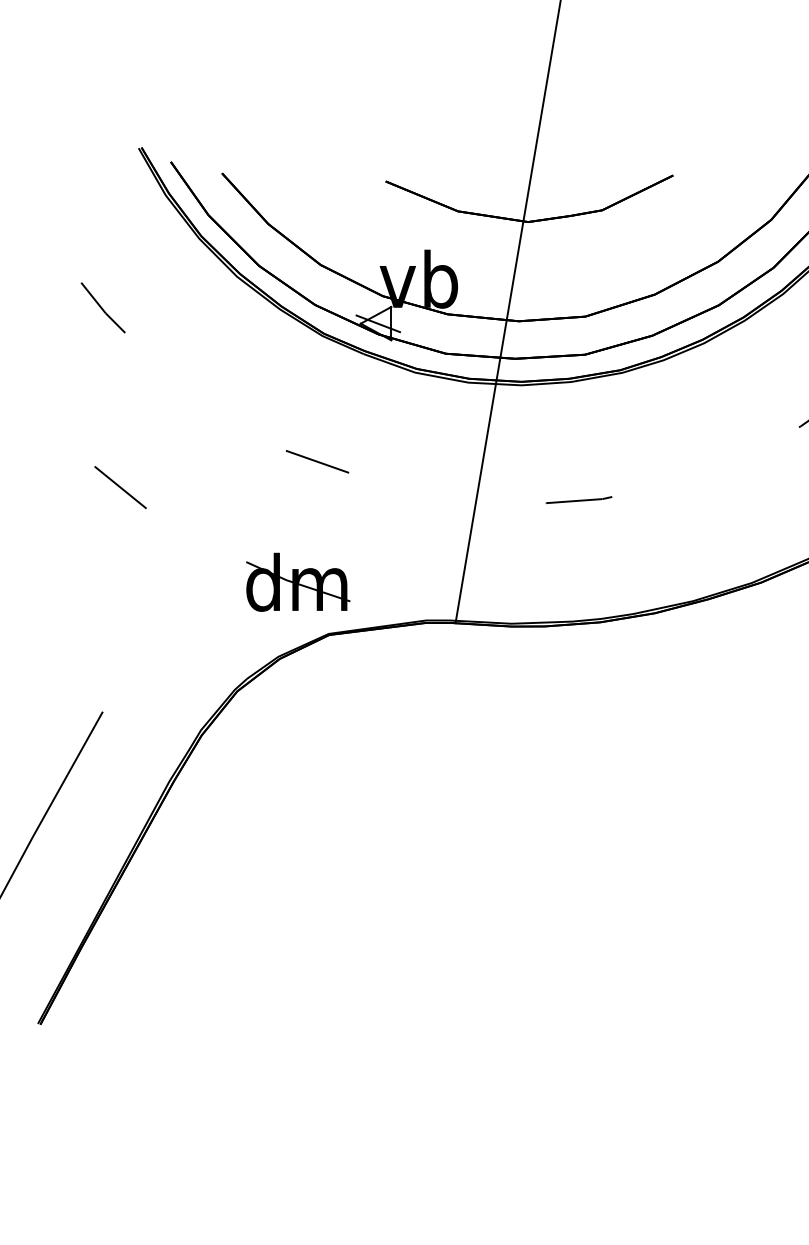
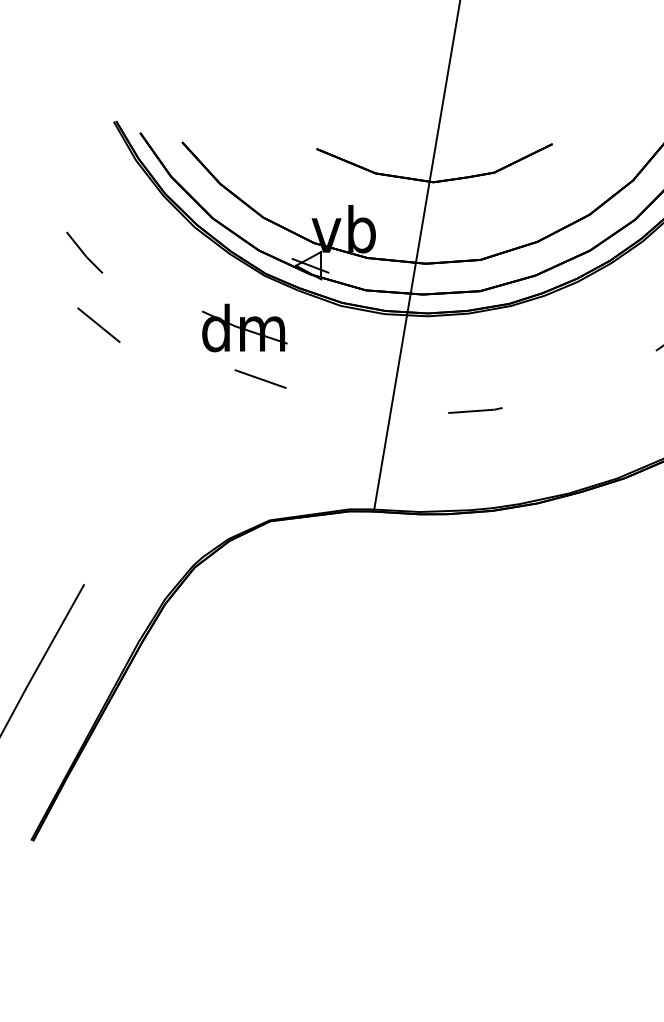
line: (120, 486) -> (98, 324), moved
part: (297, 581) -> (244, 327), moved

